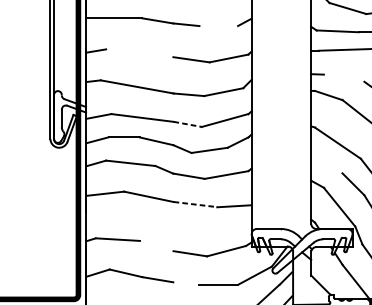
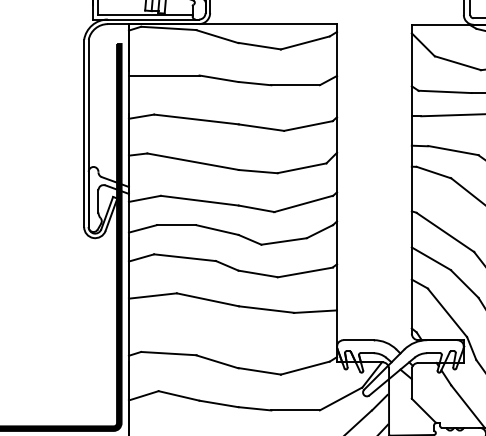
line: (218, 26) -> (295, 85), added
line: (139, 53) -> (196, 119), added
line: (344, 77) -> (453, 150), added
line: (188, 124) -> (257, 208), dashed -> solid
line: (326, 163) -> (430, 258), added
line: (195, 204) -> (266, 309), dashed -> solid
line: (156, 245) -> (217, 361), added
line: (186, 283) -> (254, 408), added

